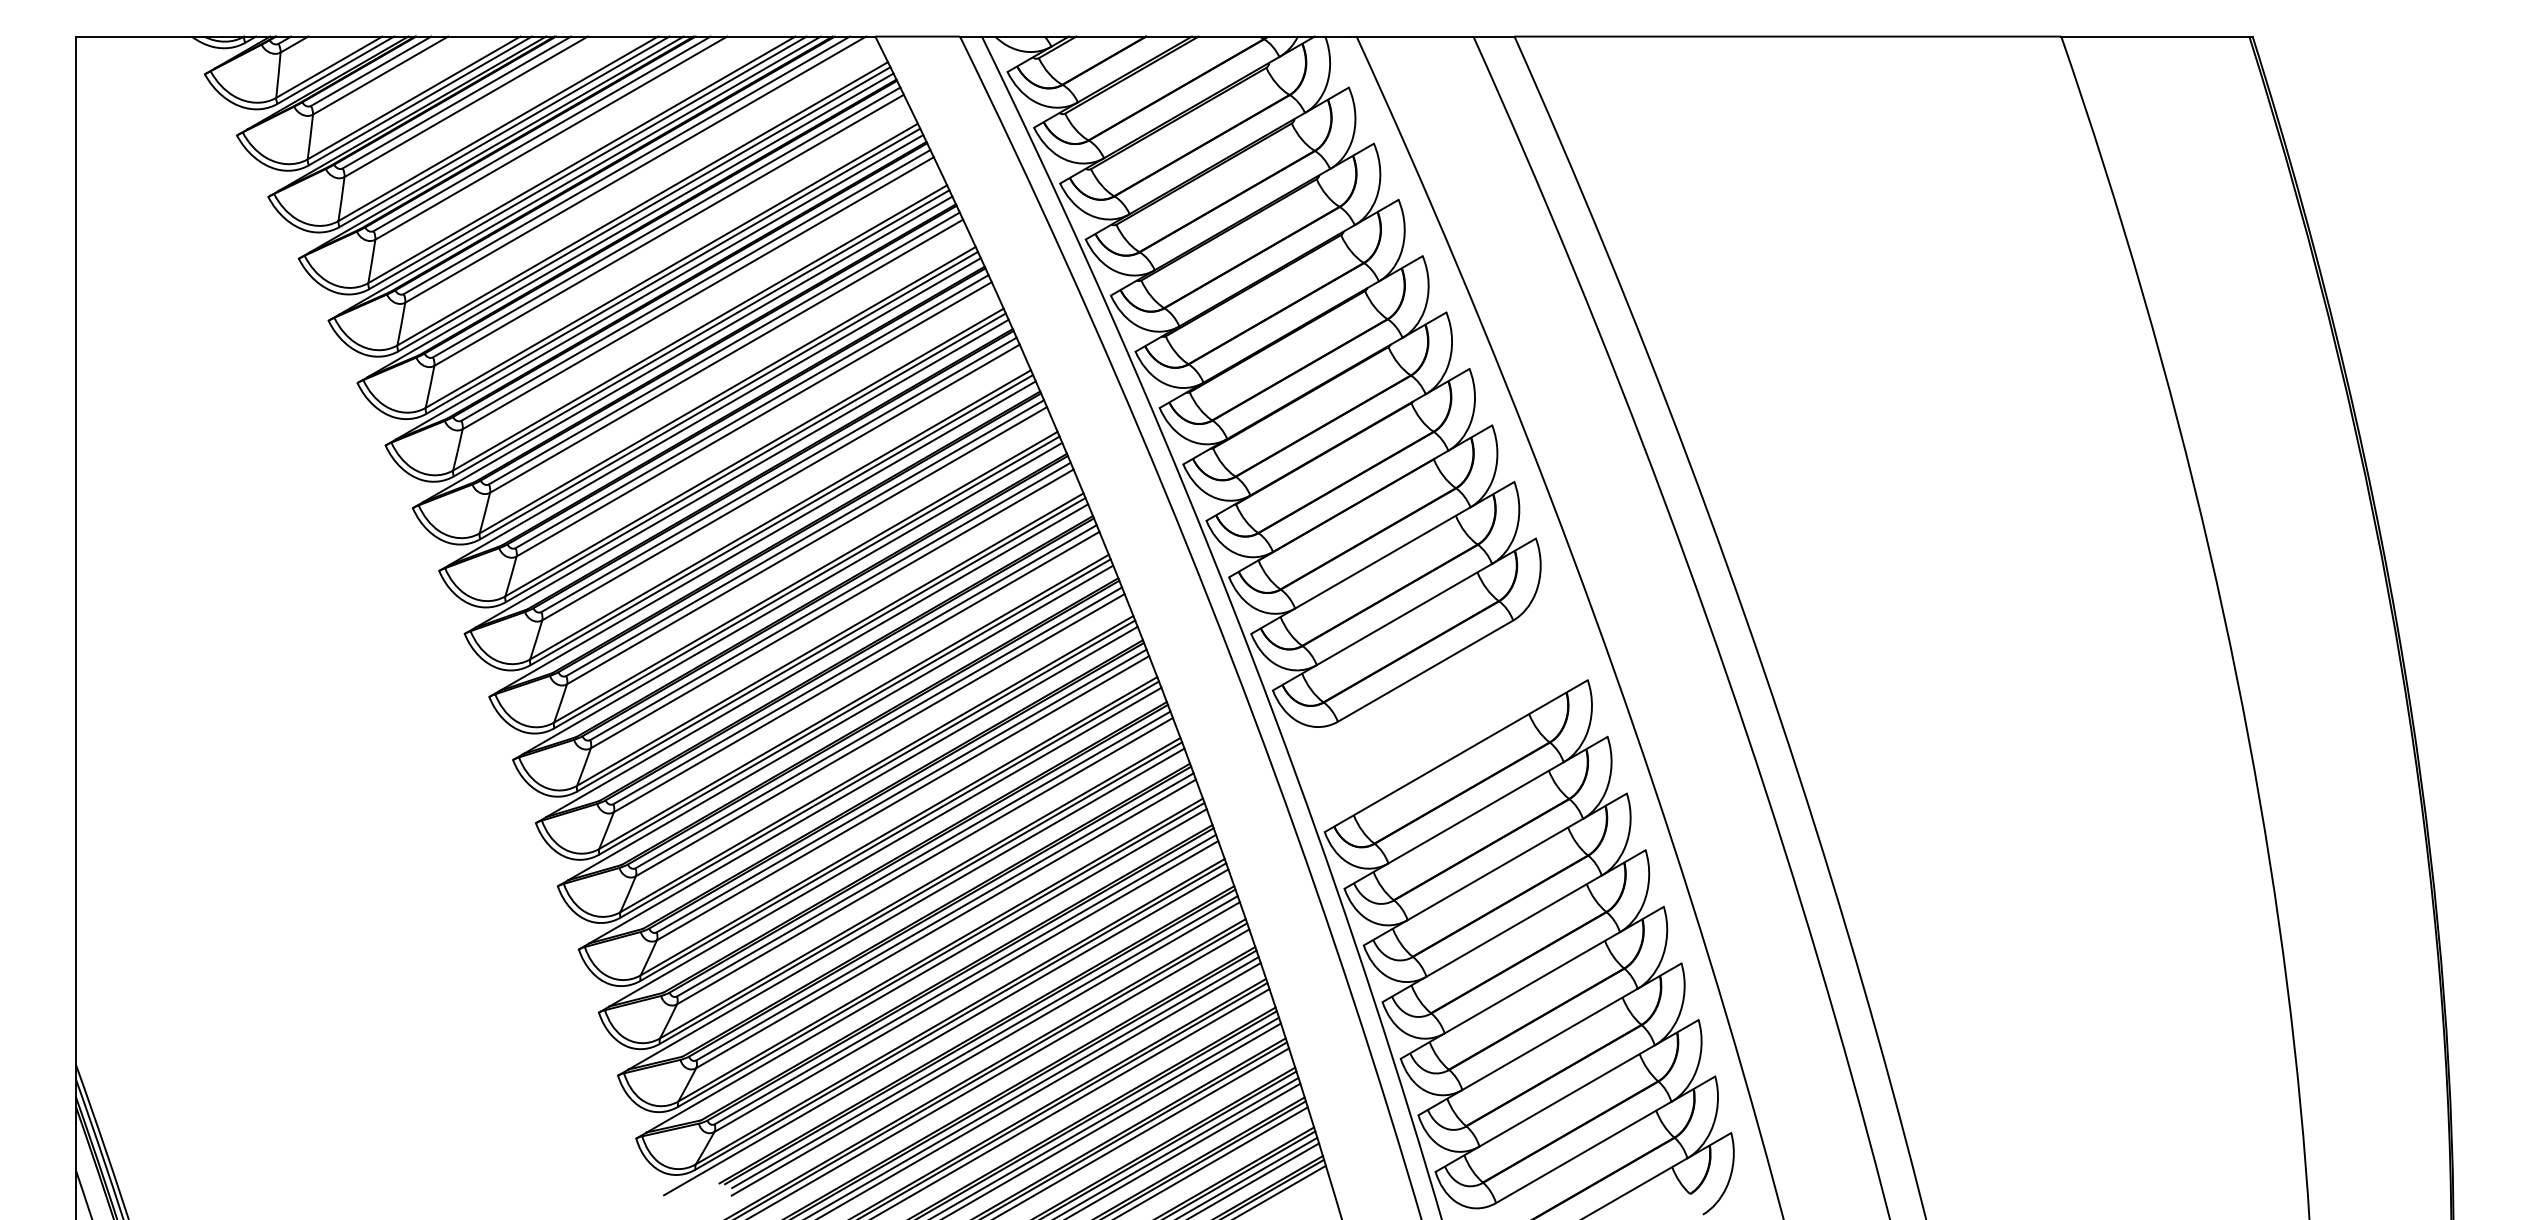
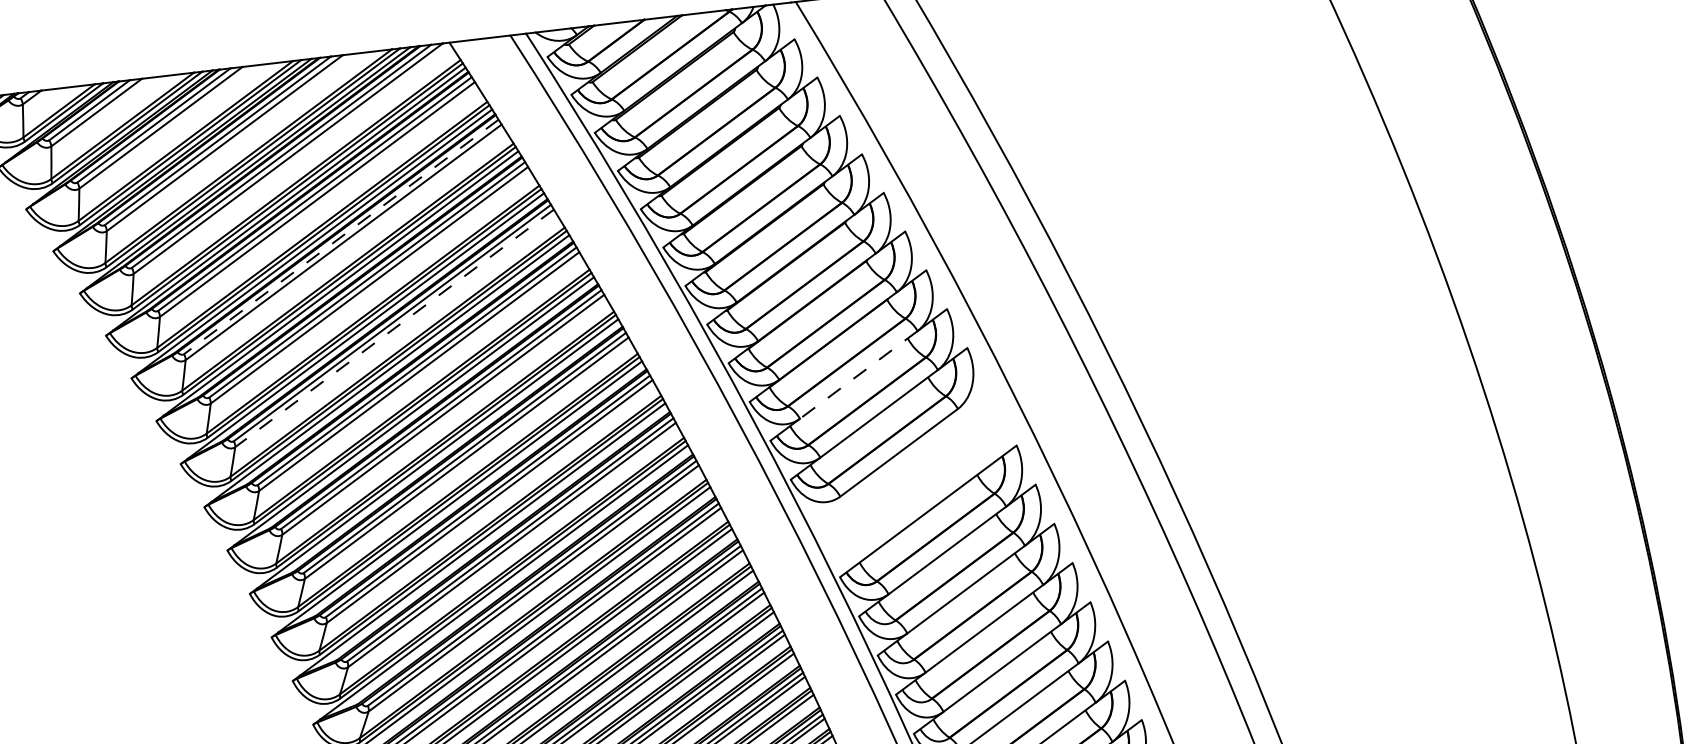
line: (695, 285) -> (341, 237), solid -> dashed
line: (753, 419) -> (394, 328), solid -> dashed
line: (1382, 558) -> (858, 375), solid -> dashed

